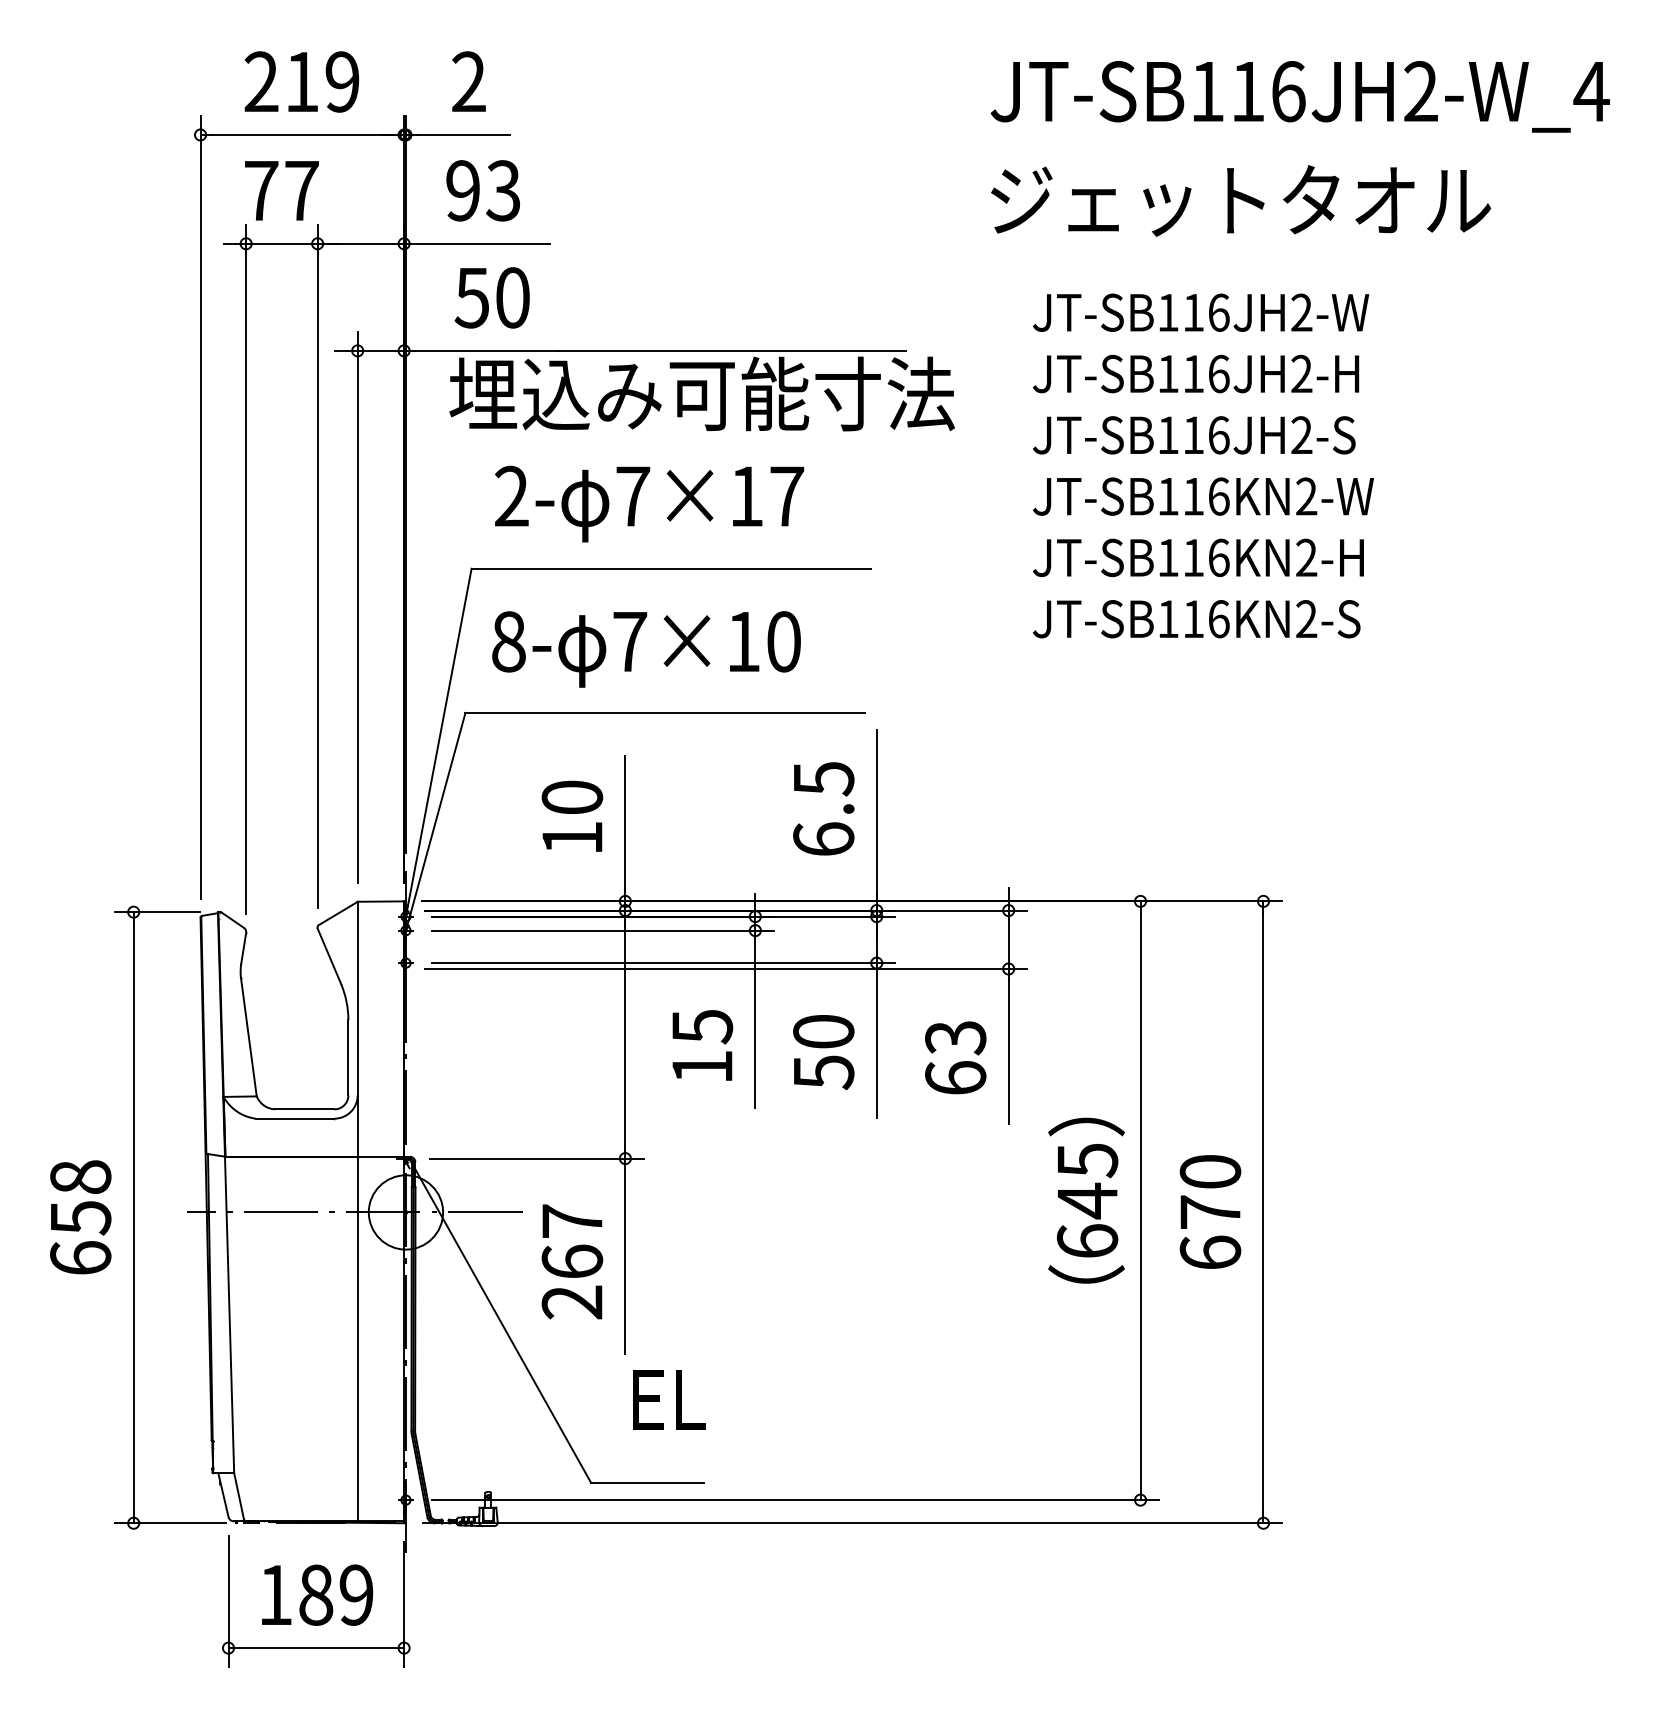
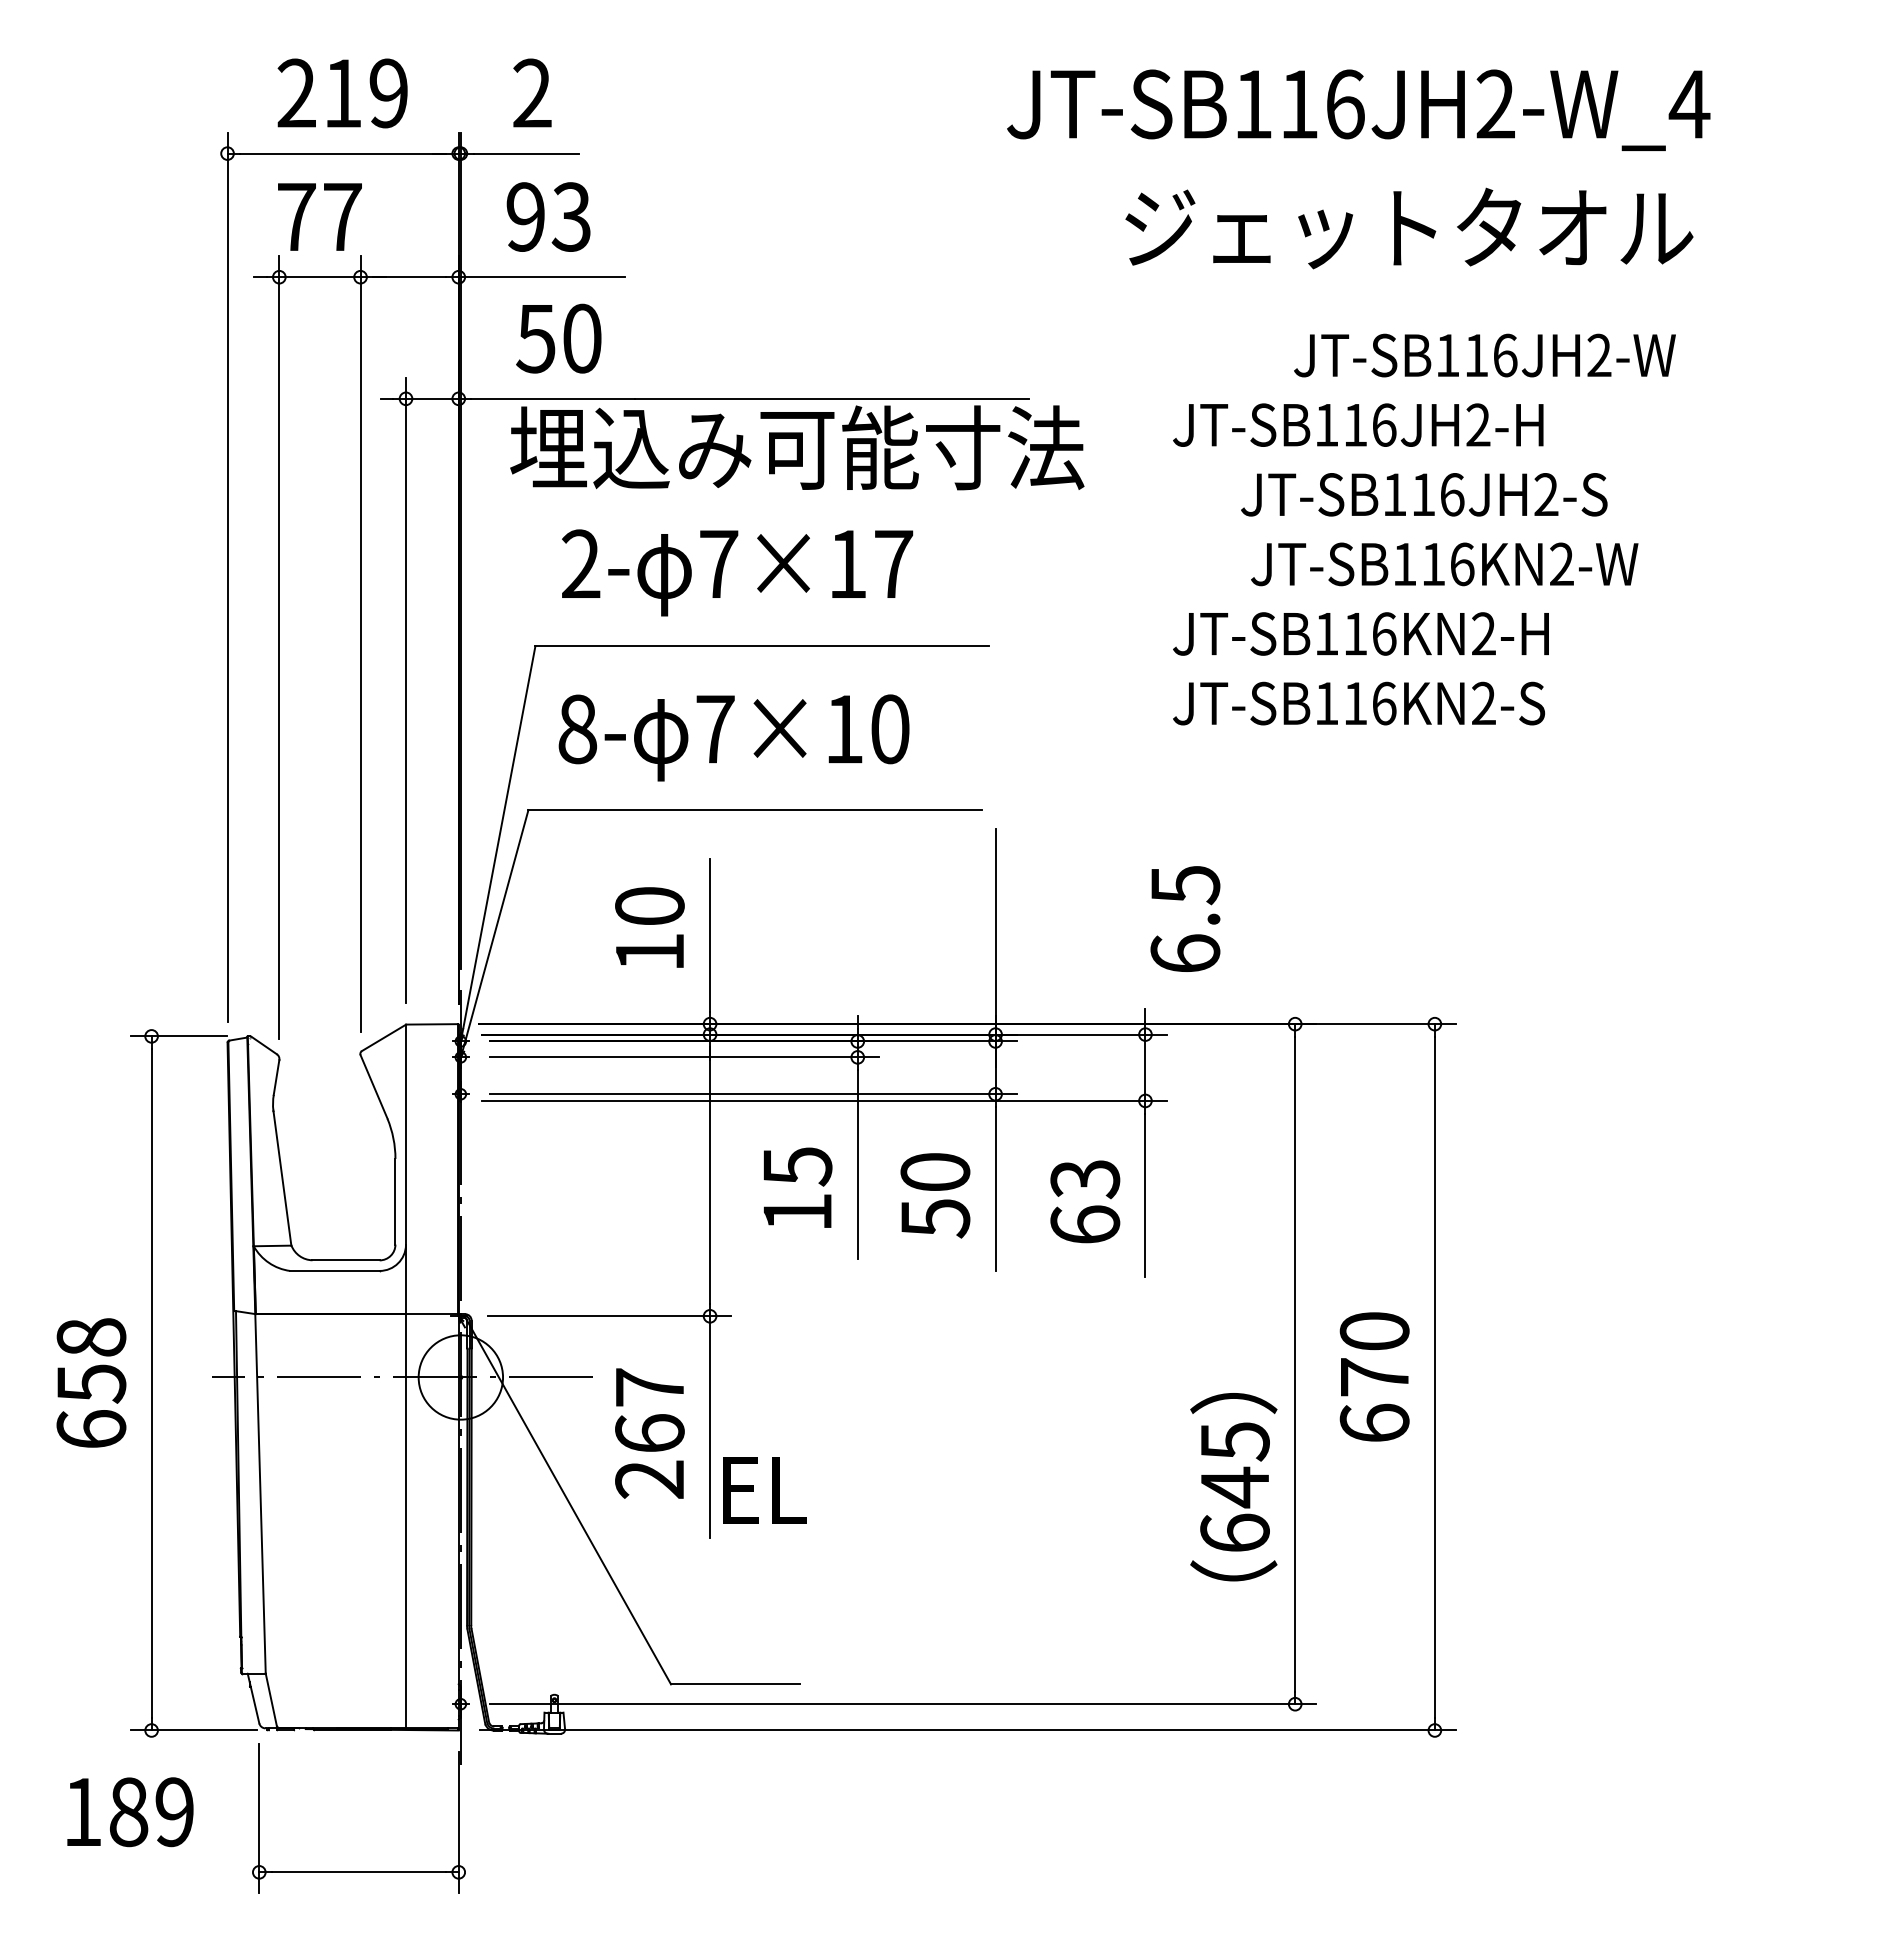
text: (1300, 96) -> (1358, 109), moved
text: (1200, 312) -> (1484, 355), moved
text: (1194, 435) -> (1424, 494), moved
text: (1203, 496) -> (1444, 564), moved
text: (823, 808) -> (1185, 918), moved
text: (1086, 1201) -> (1233, 1487), moved
text: (668, 1400) -> (764, 1490), moved
text: (317, 1595) -> (130, 1812), moved

